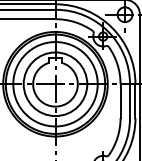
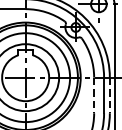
line: (120, 101) -> (94, 95), solid -> dashed
line: (135, 101) -> (109, 95), solid -> dashed

